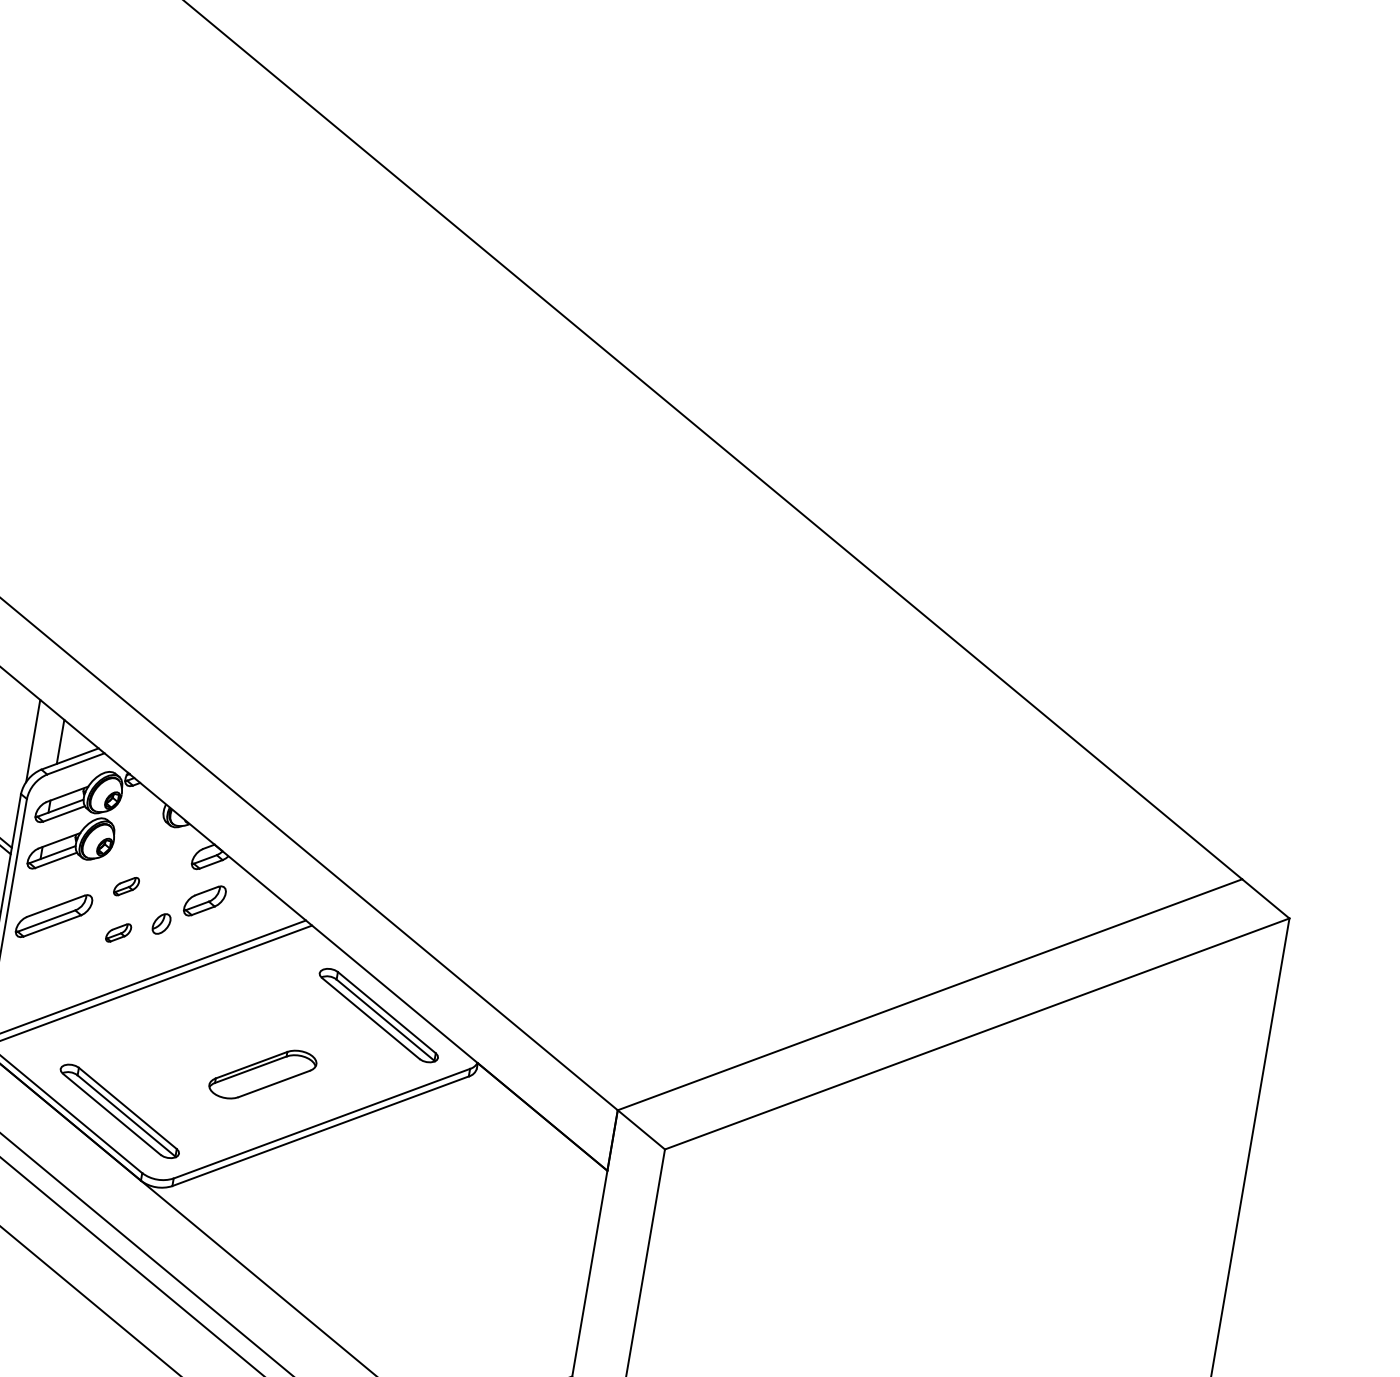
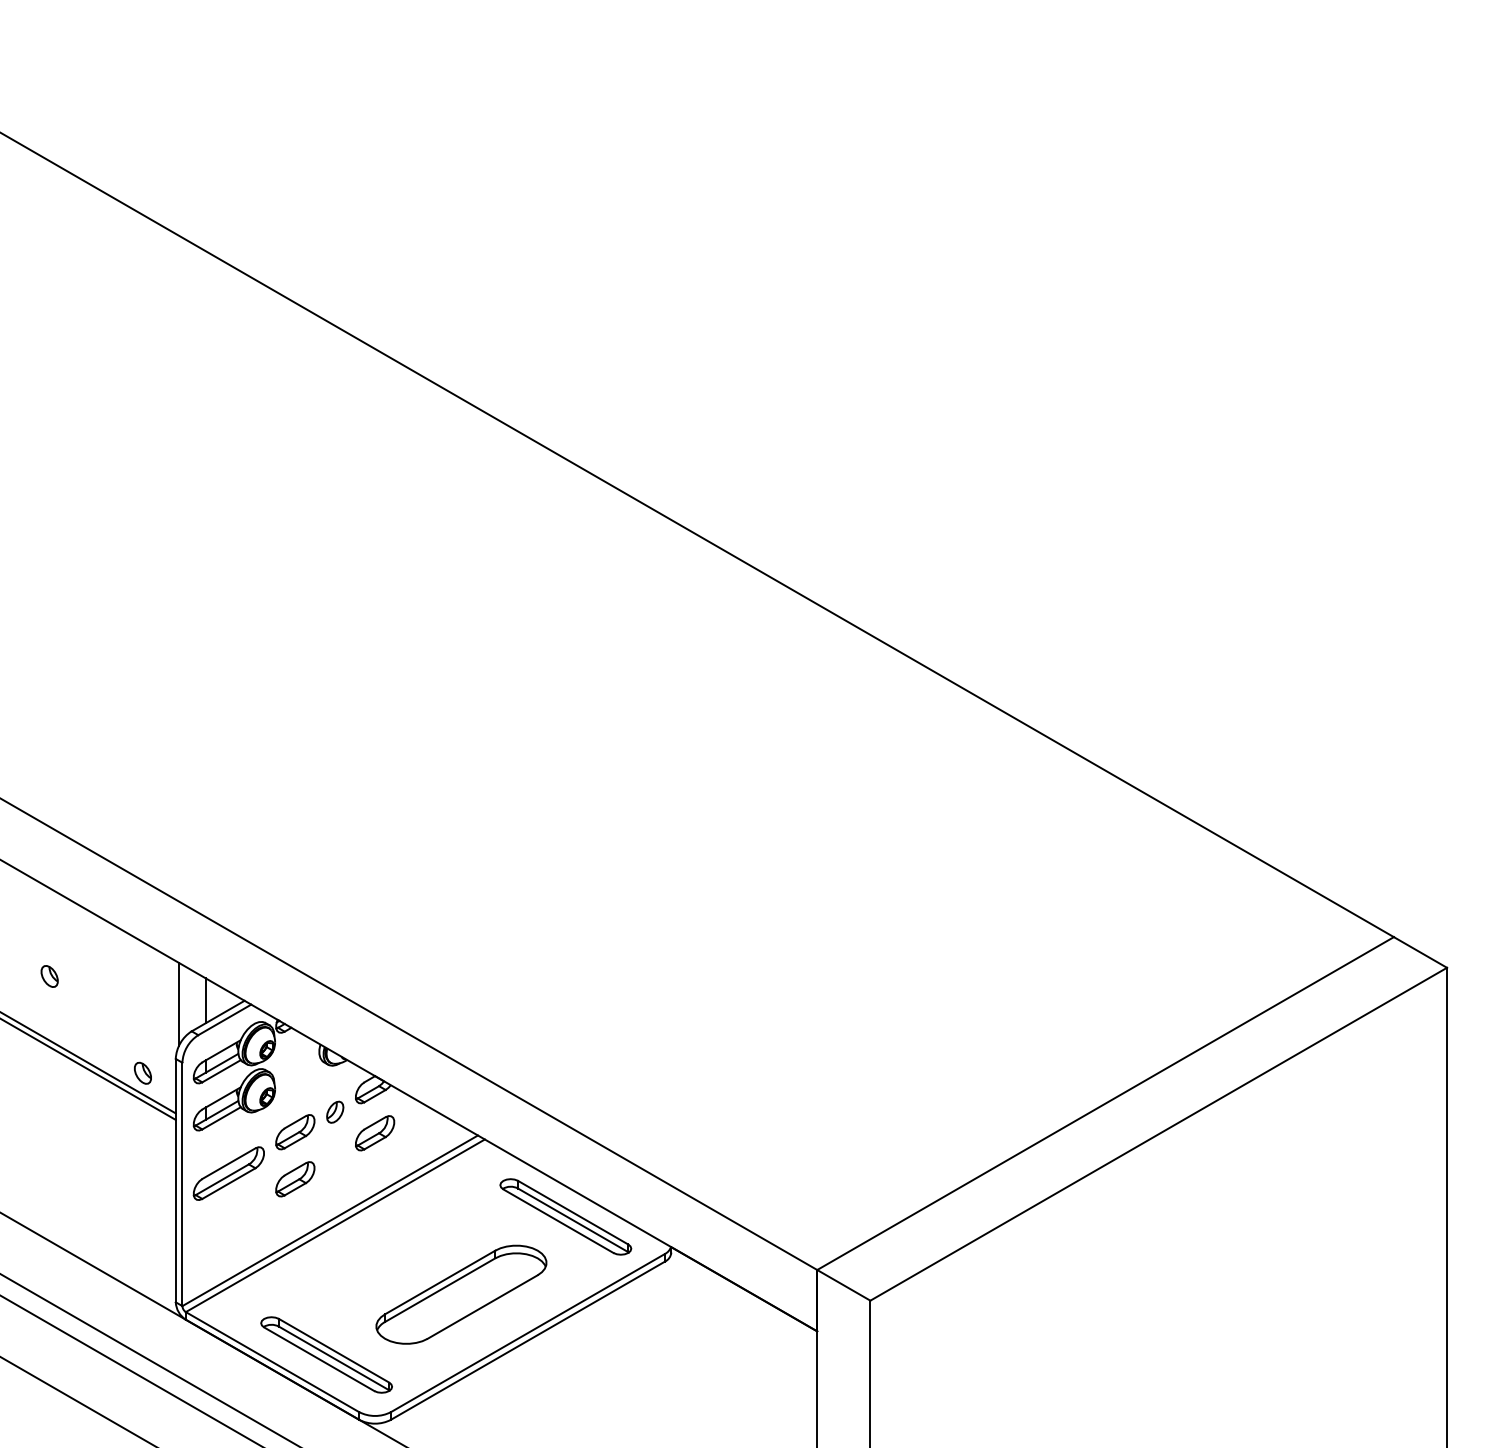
part: (126, 886) -> (295, 1132), size x1.67
part: (161, 923) -> (335, 1111), moved
part: (118, 933) -> (295, 1179), size x1.67
part: (262, 1074) -> (461, 1294), size x1.67

